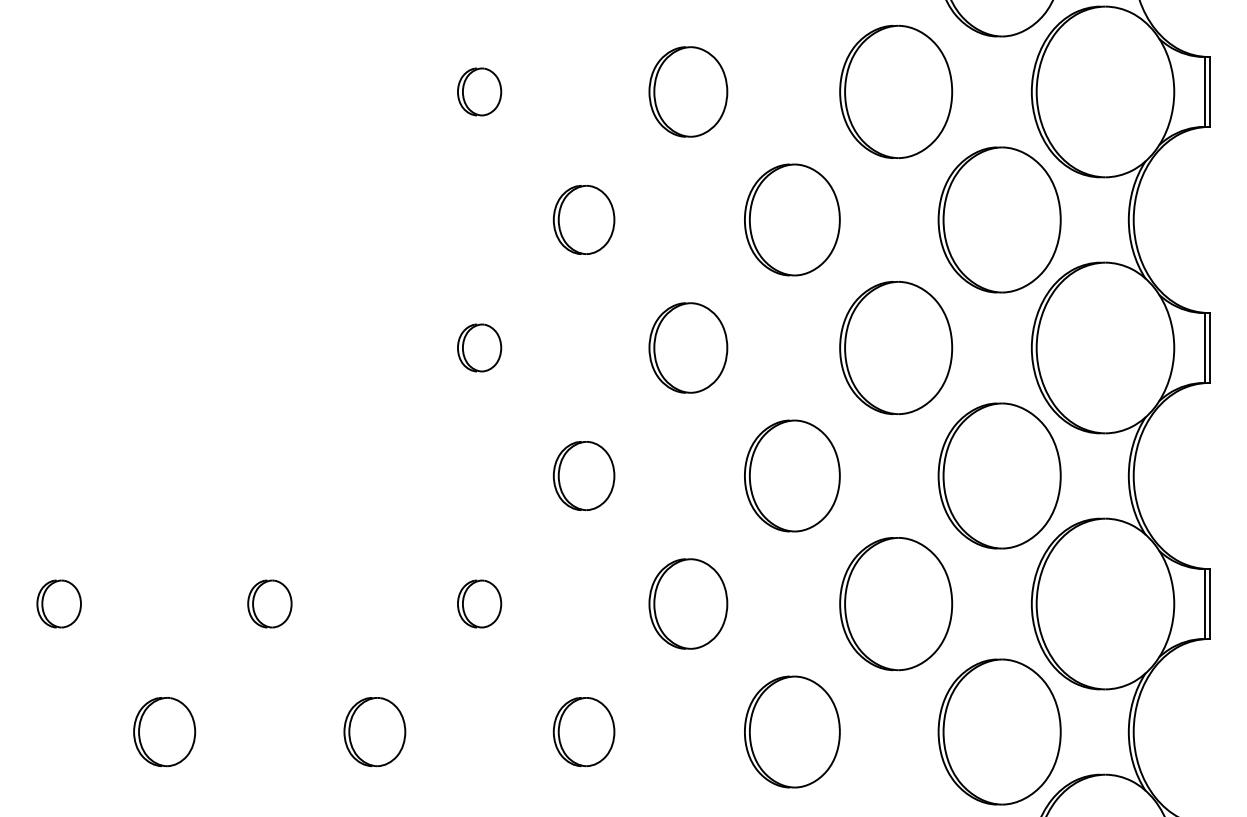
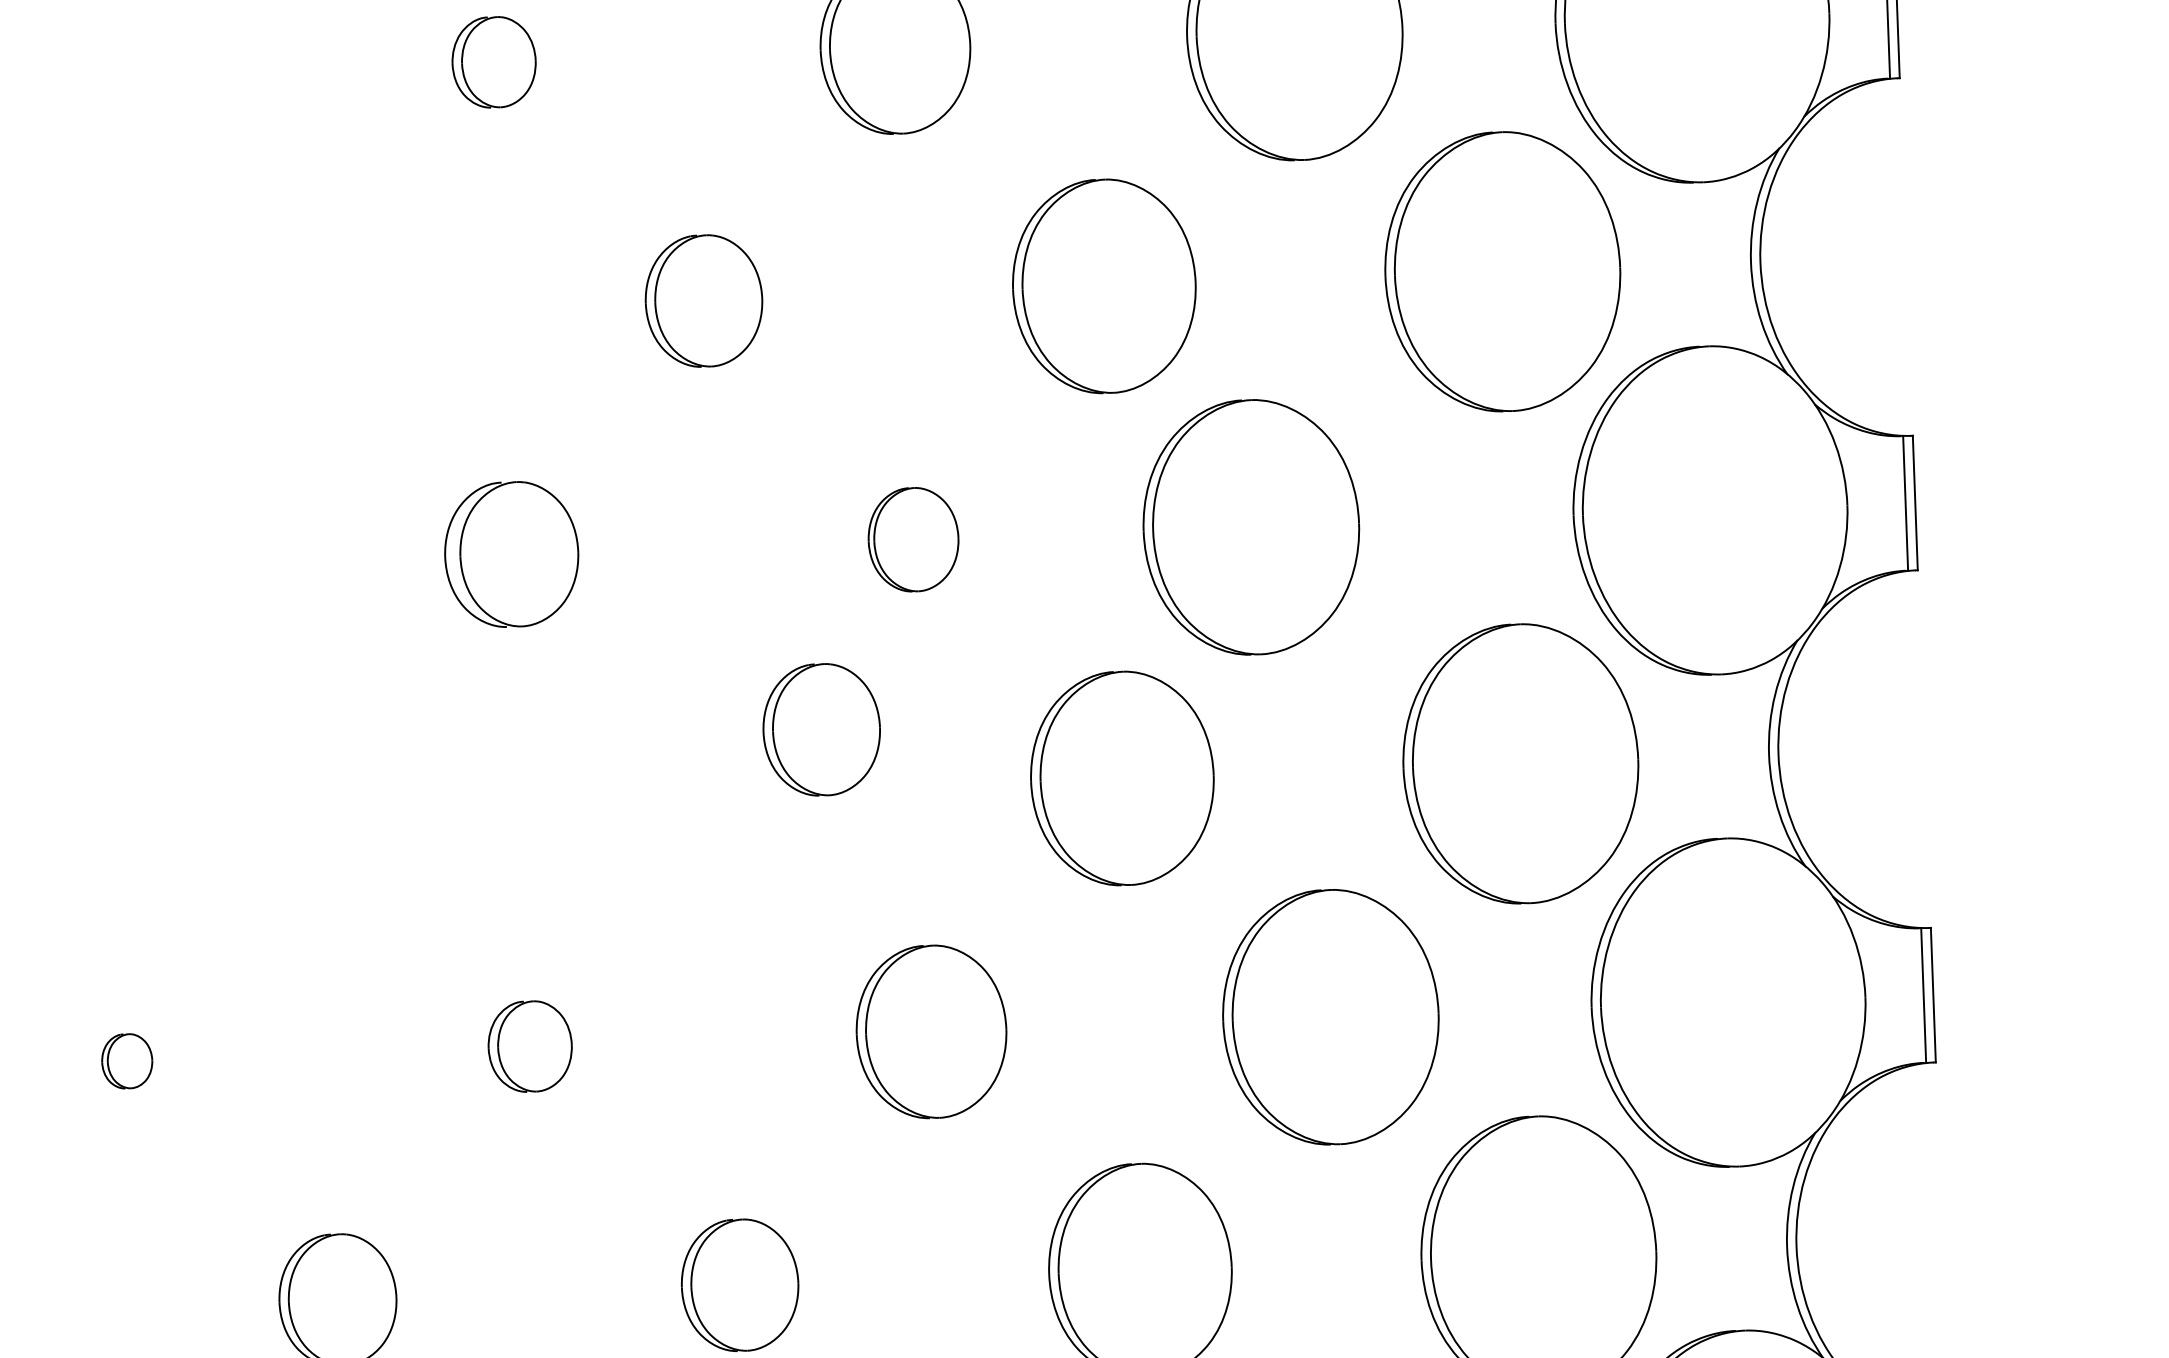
part: (479, 347) -> (511, 553), size x1.6
part: (688, 347) -> (913, 538), size x0.6
part: (896, 347) -> (1251, 526), moved
part: (583, 475) -> (820, 728), moved
part: (269, 603) -> (126, 1060), size x0.6

